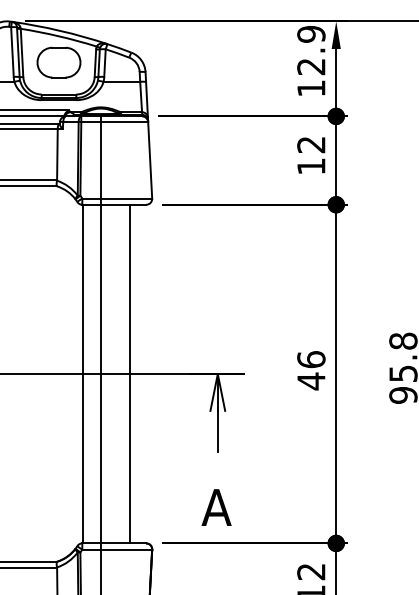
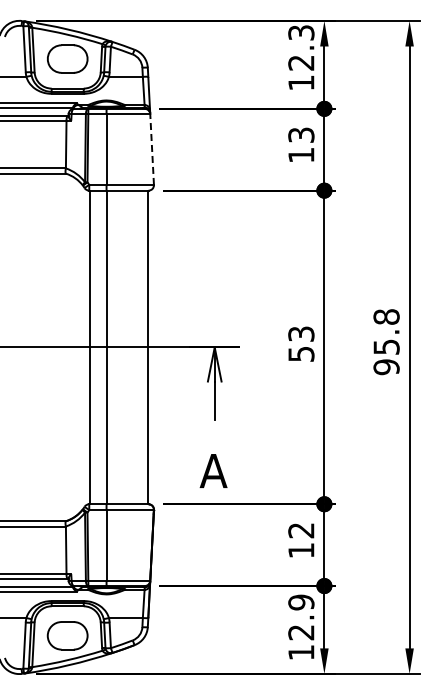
text: (311, 33) -> (301, 32), 12.9 -> 12.3
text: (311, 144) -> (301, 134), 12 -> 13
line: (150, 159) -> (152, 148), solid -> dashed
text: (311, 370) -> (301, 344), 46 -> 53
line: (130, 374) -> (147, 347), moved

